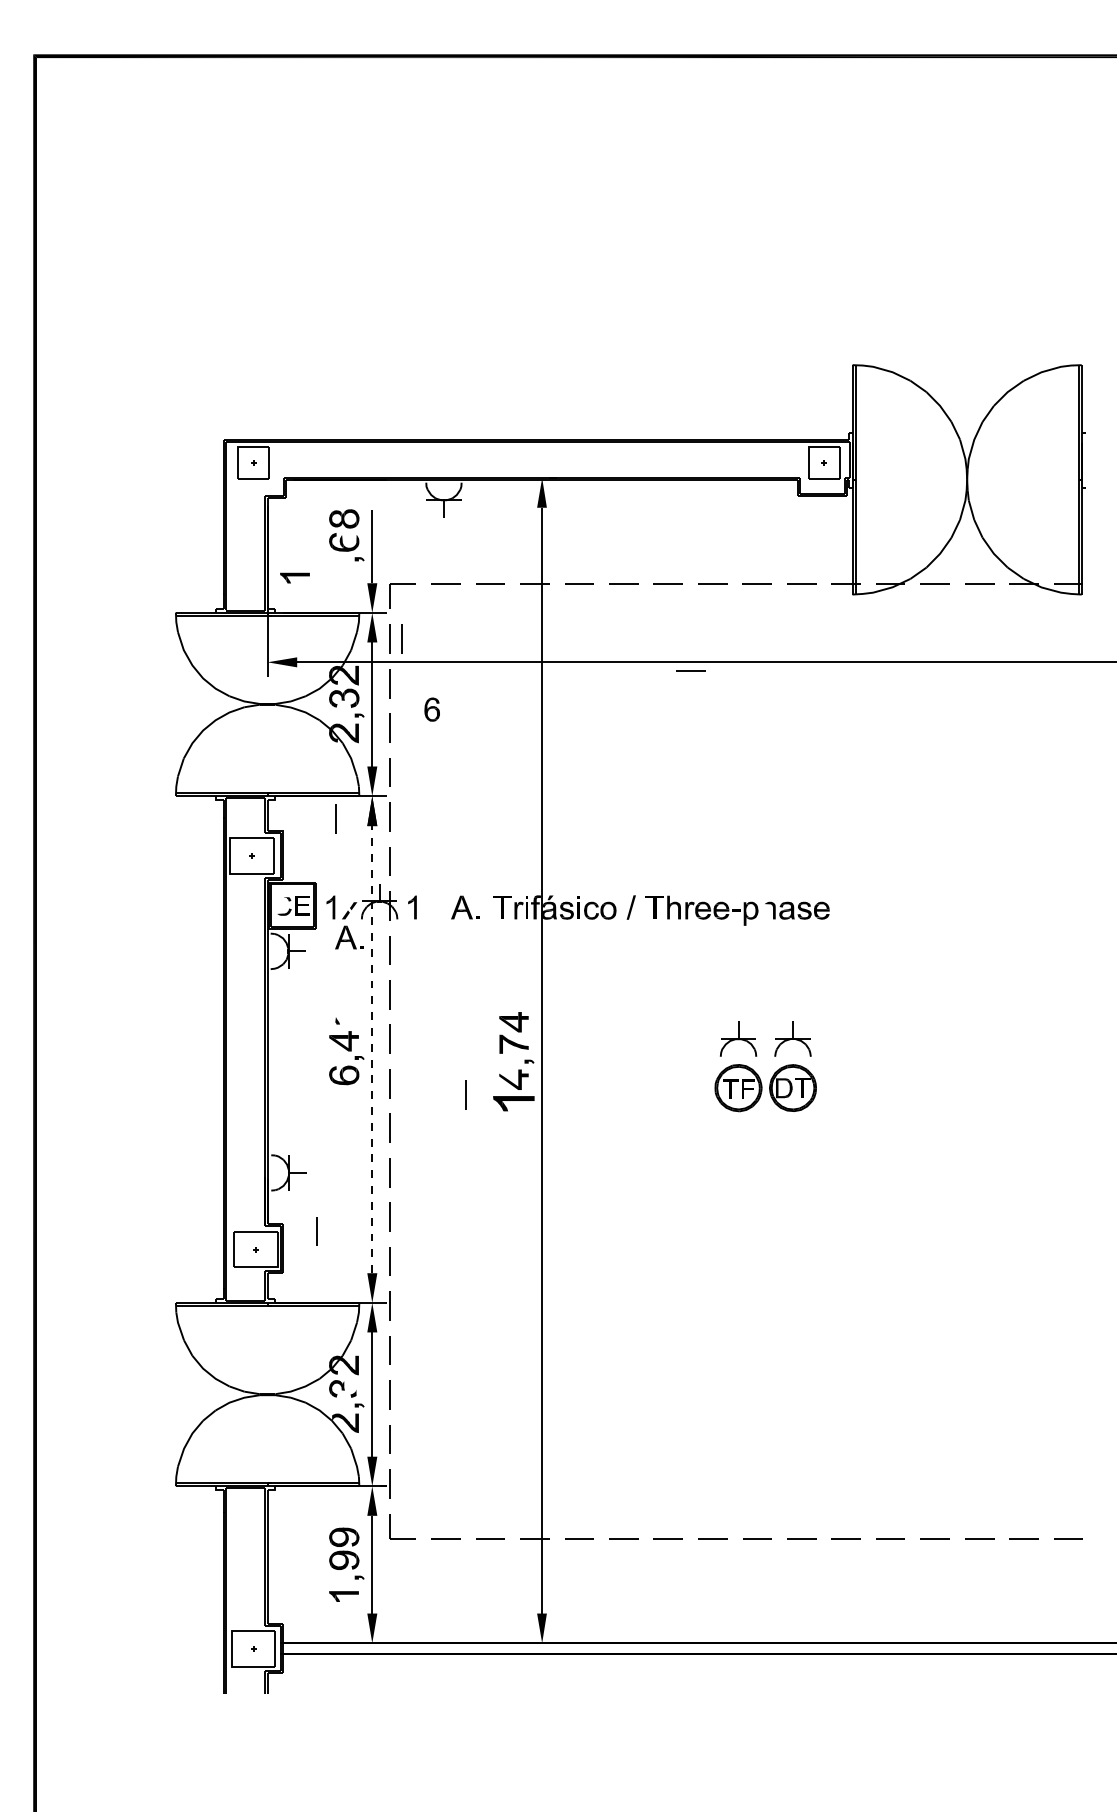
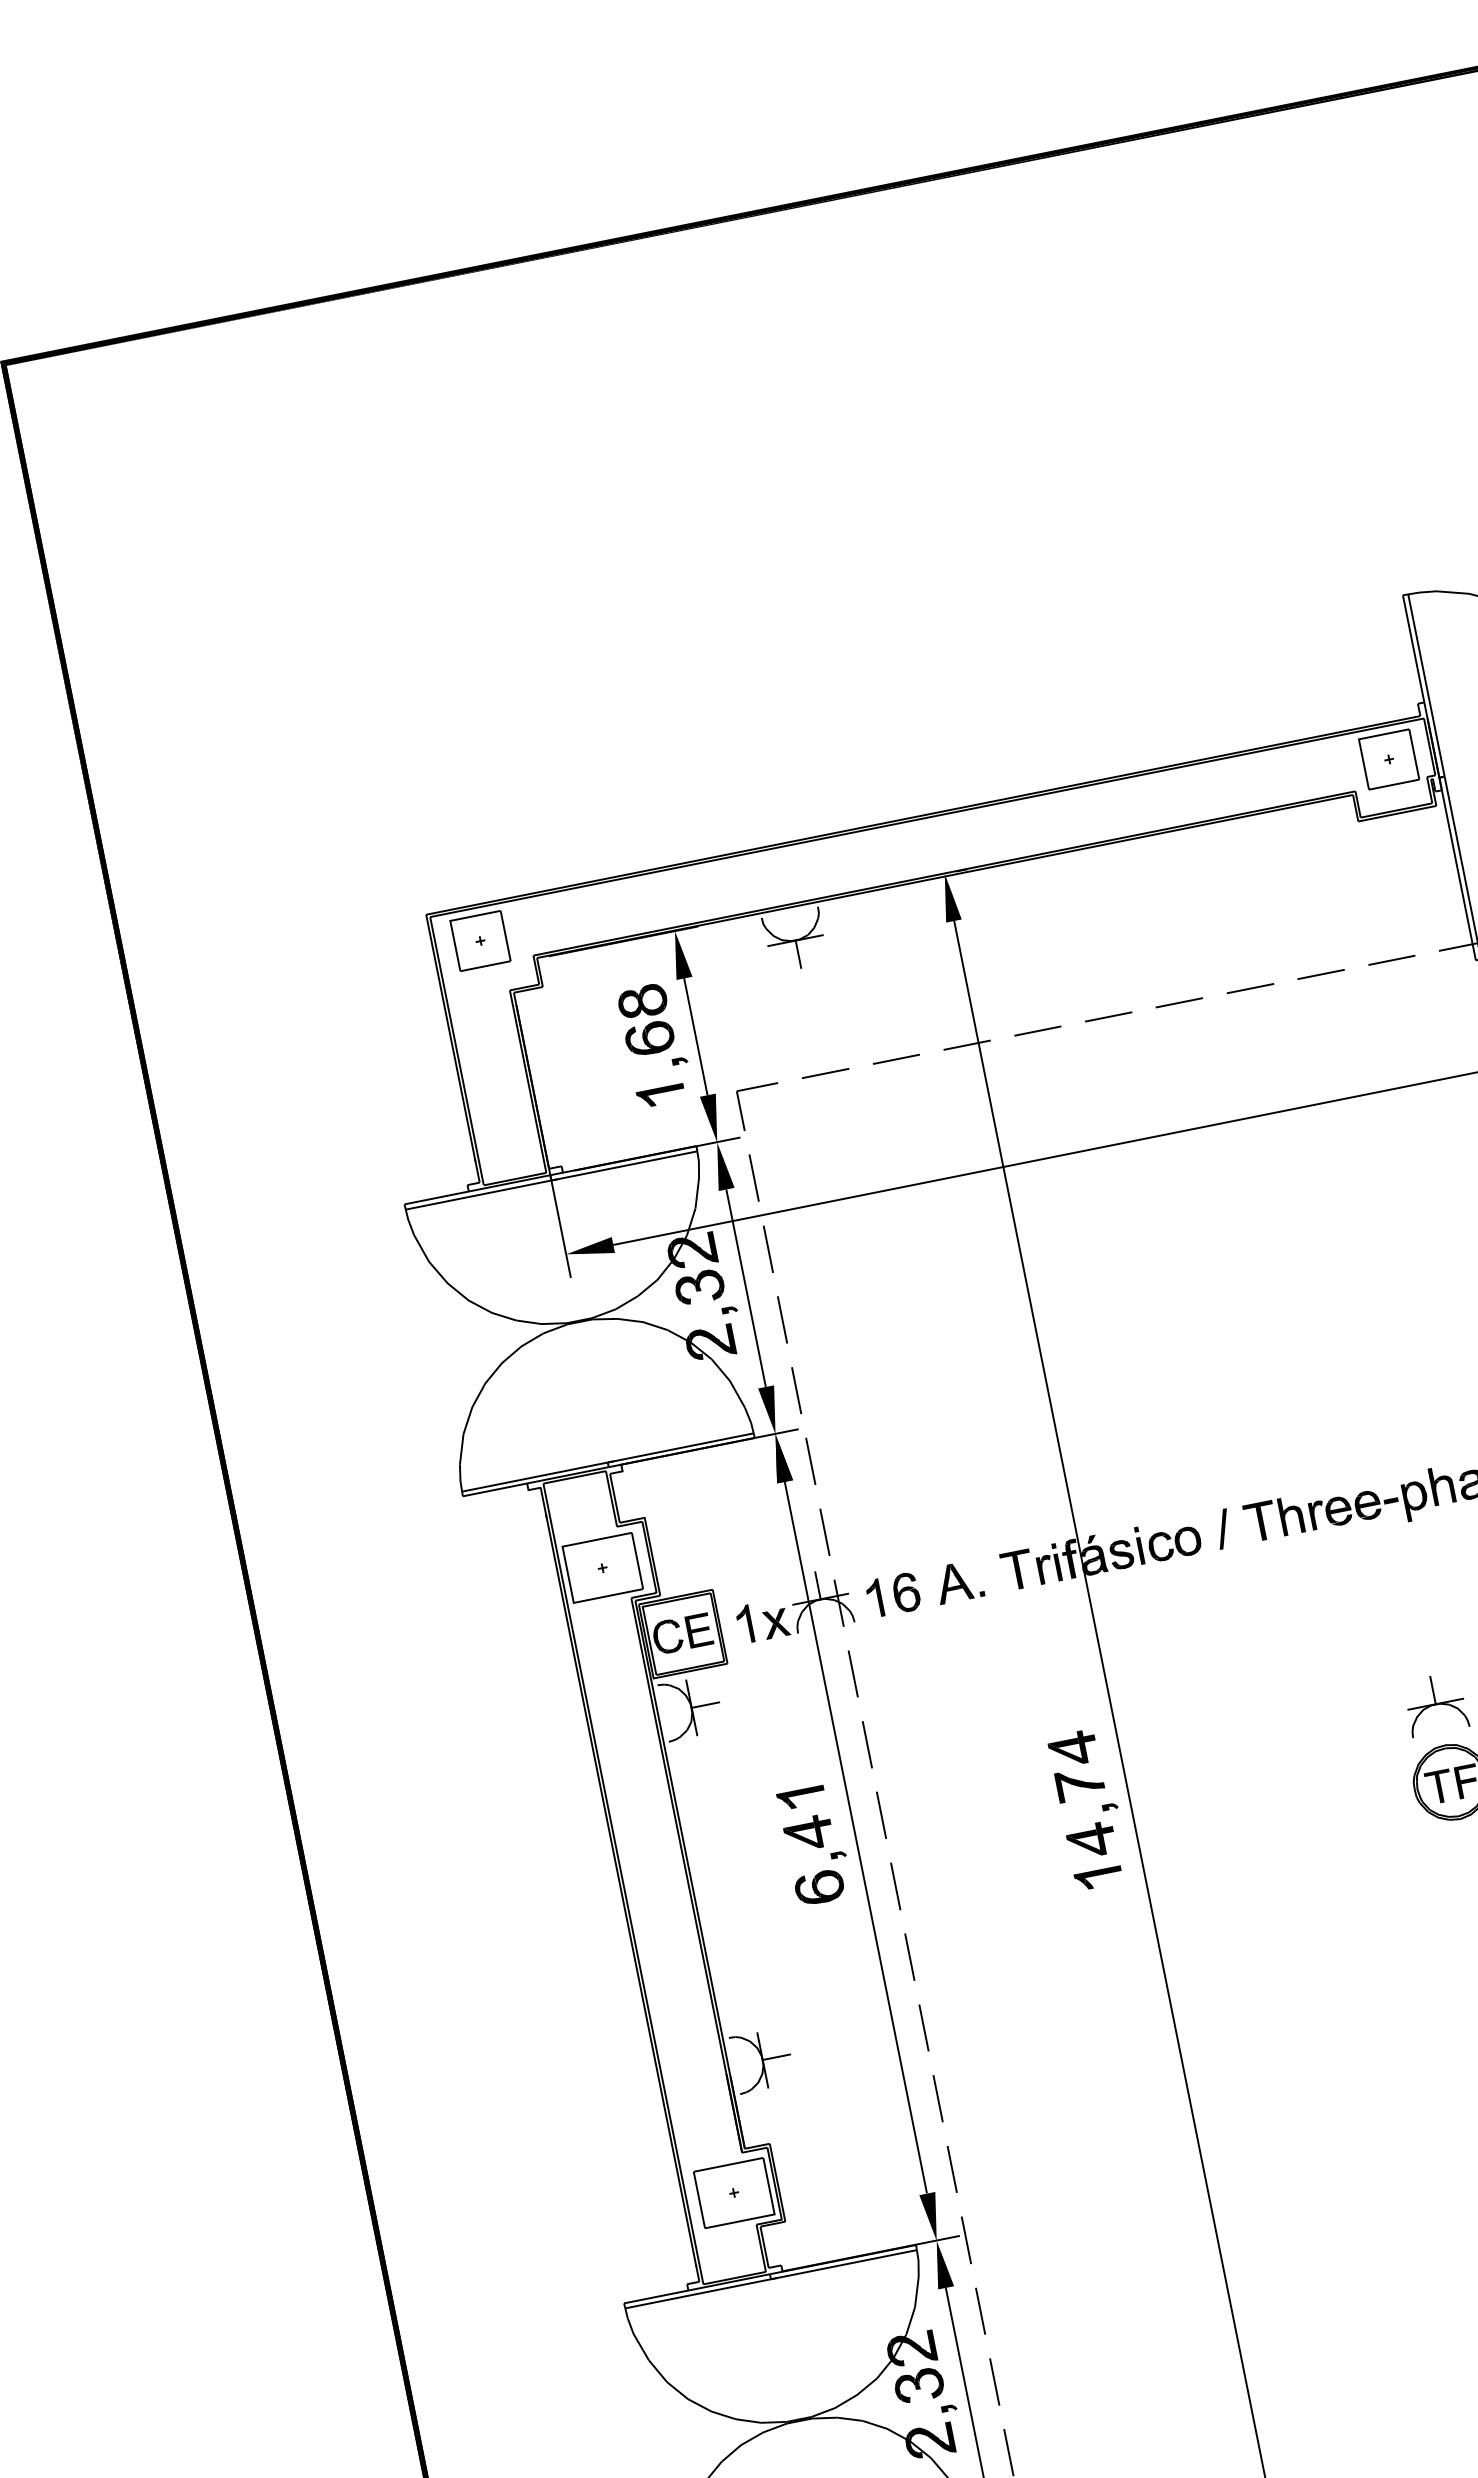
fill: (372, 494) -> (679, 953), added
fill: (349, 536) -> (656, 1028), added
part: (294, 577) -> (660, 1095), moved
line: (401, 638) -> (771, 1173), removed
line: (690, 670) -> (1242, 1132), removed
part: (431, 709) -> (905, 1592), moved
line: (335, 818) -> (724, 1481), removed
fill: (281, 904) -> (665, 1635), added
fill: (765, 907) -> (1436, 1486), added
fill: (349, 910) -> (775, 1623), added
part: (349, 937) -> (784, 1666), removed
fill: (343, 1017) -> (800, 1795), added
line: (372, 1049) -> (856, 1837), dashed -> solid
fill: (508, 1075) -> (1081, 1835), added
line: (465, 1094) -> (1018, 1879), removed
part: (513, 1103) -> (1098, 1878), size x0.71
line: (316, 1231) -> (825, 2144), removed
fill: (351, 1386) -> (930, 2380), added
fill: (333, 1423) -> (913, 2445), added

